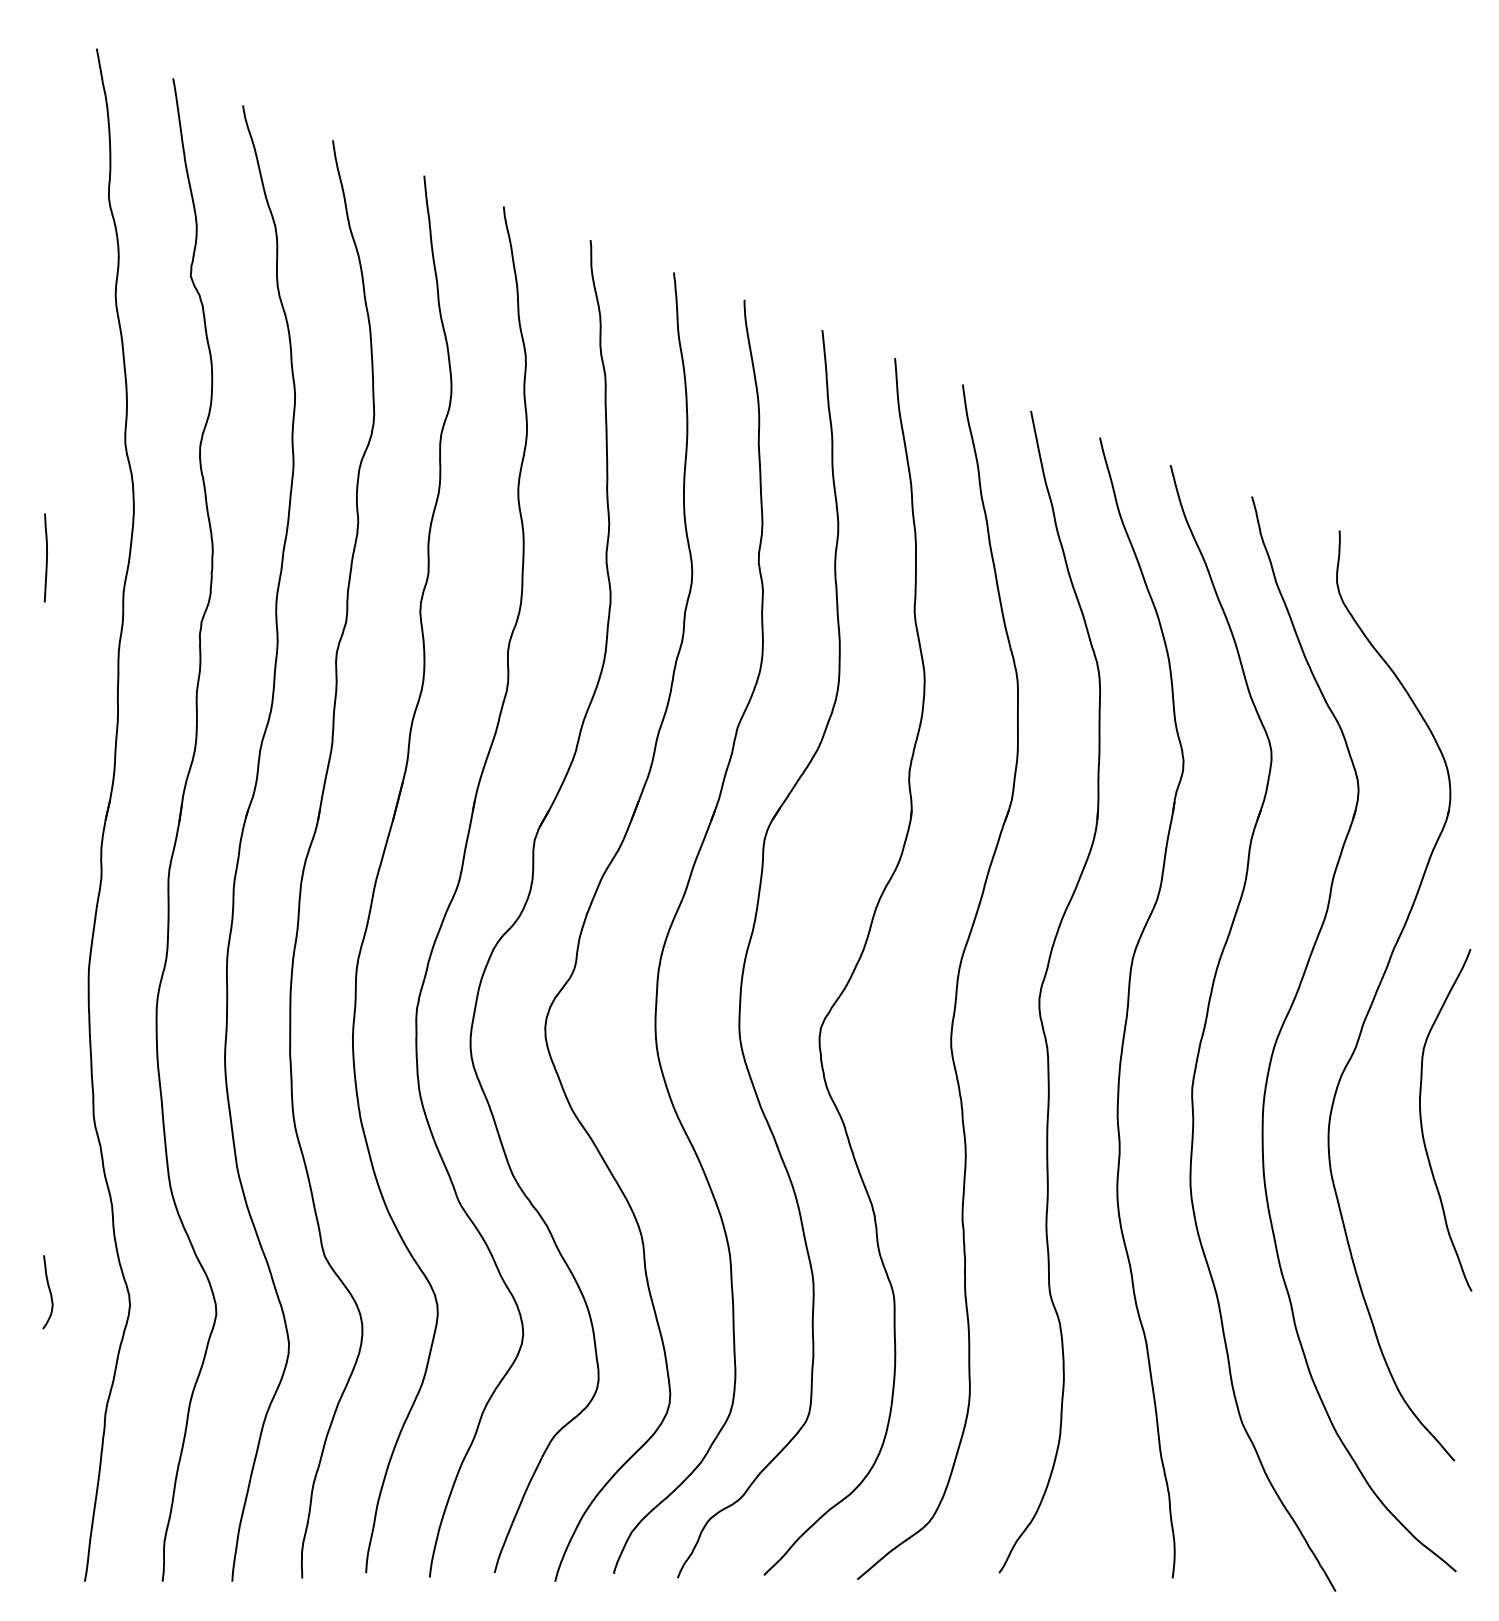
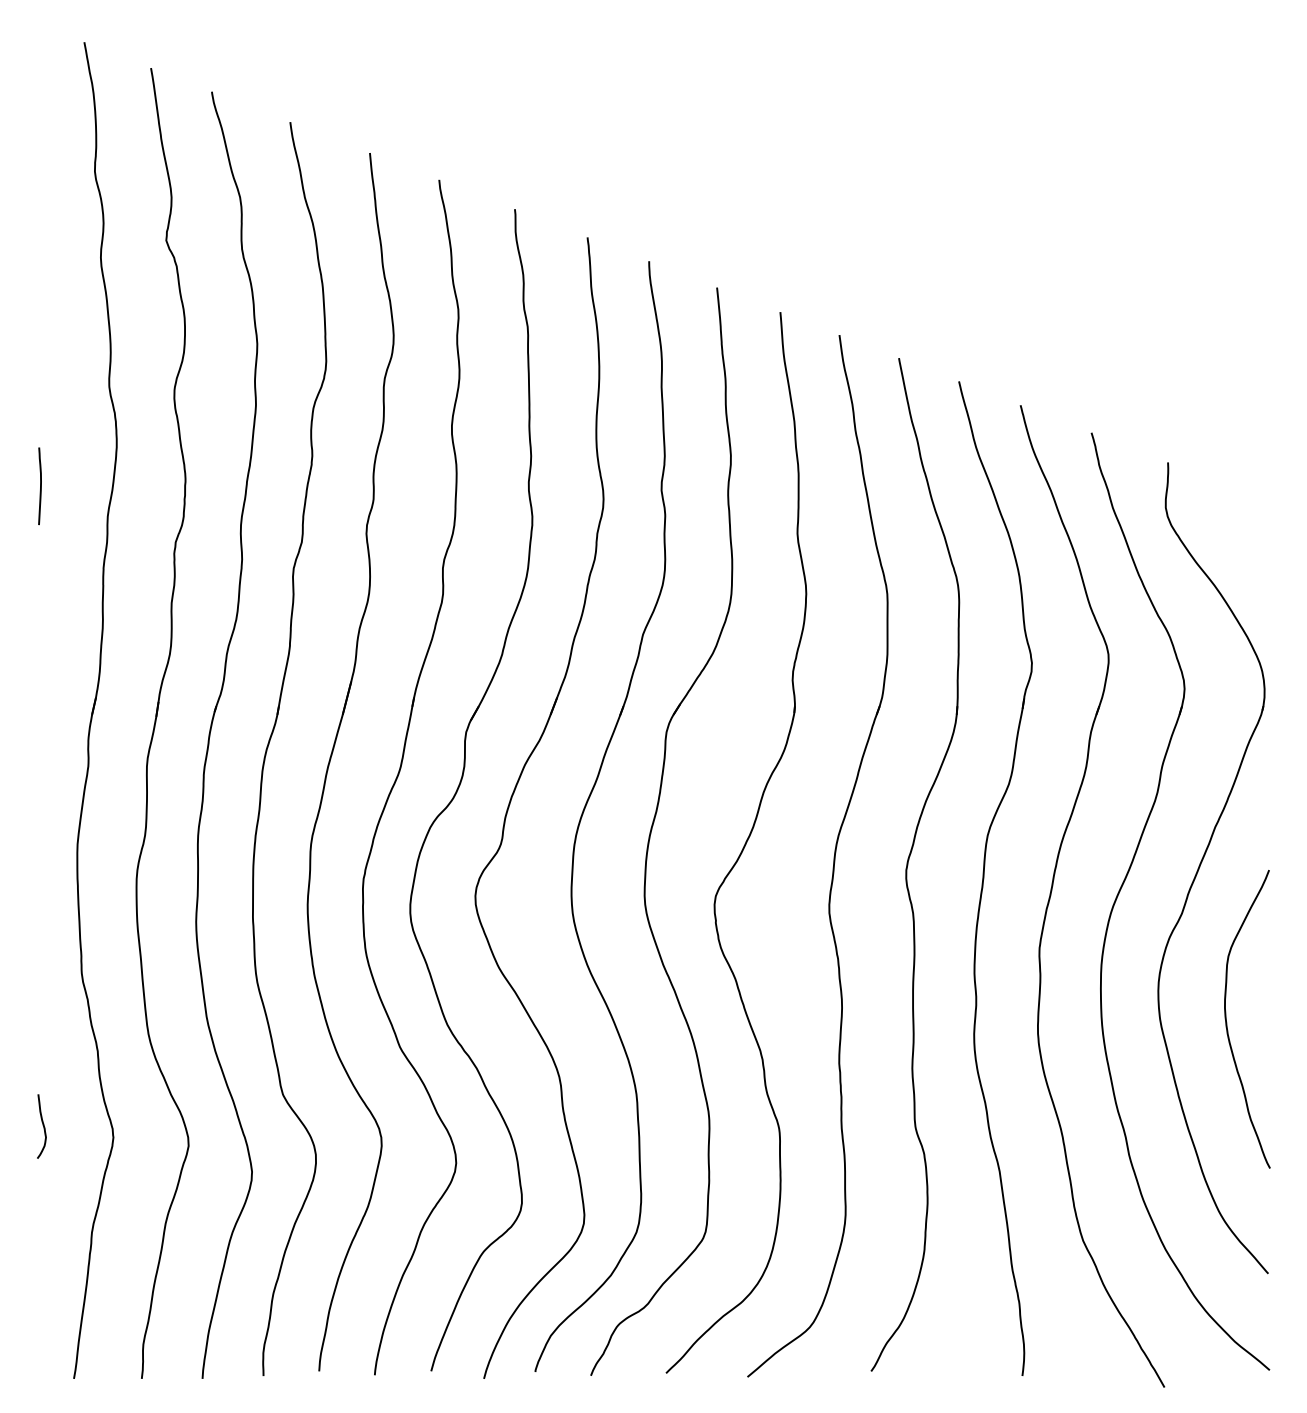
curve: (1422, 1122) -> (1227, 1021), moved

